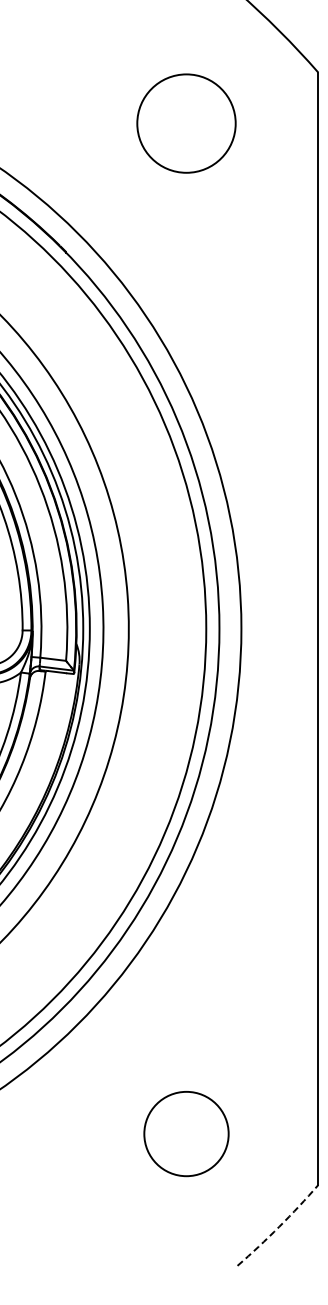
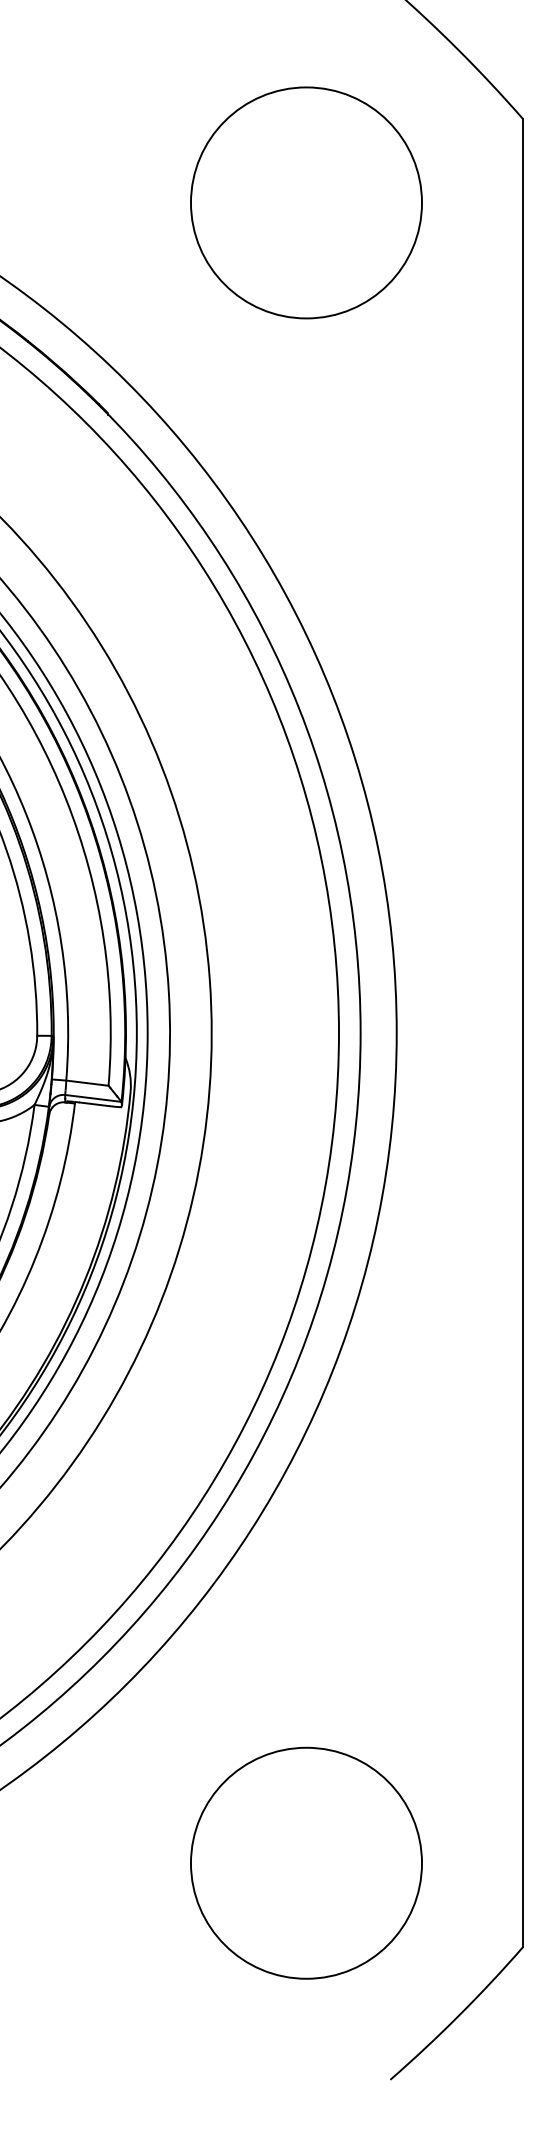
circle: (186, 123) -> (306, 202), size x1.43
circle: (186, 1133) -> (306, 1862), size x1.67
arc: (279, 1226) -> (459, 2015), dashed -> solid

